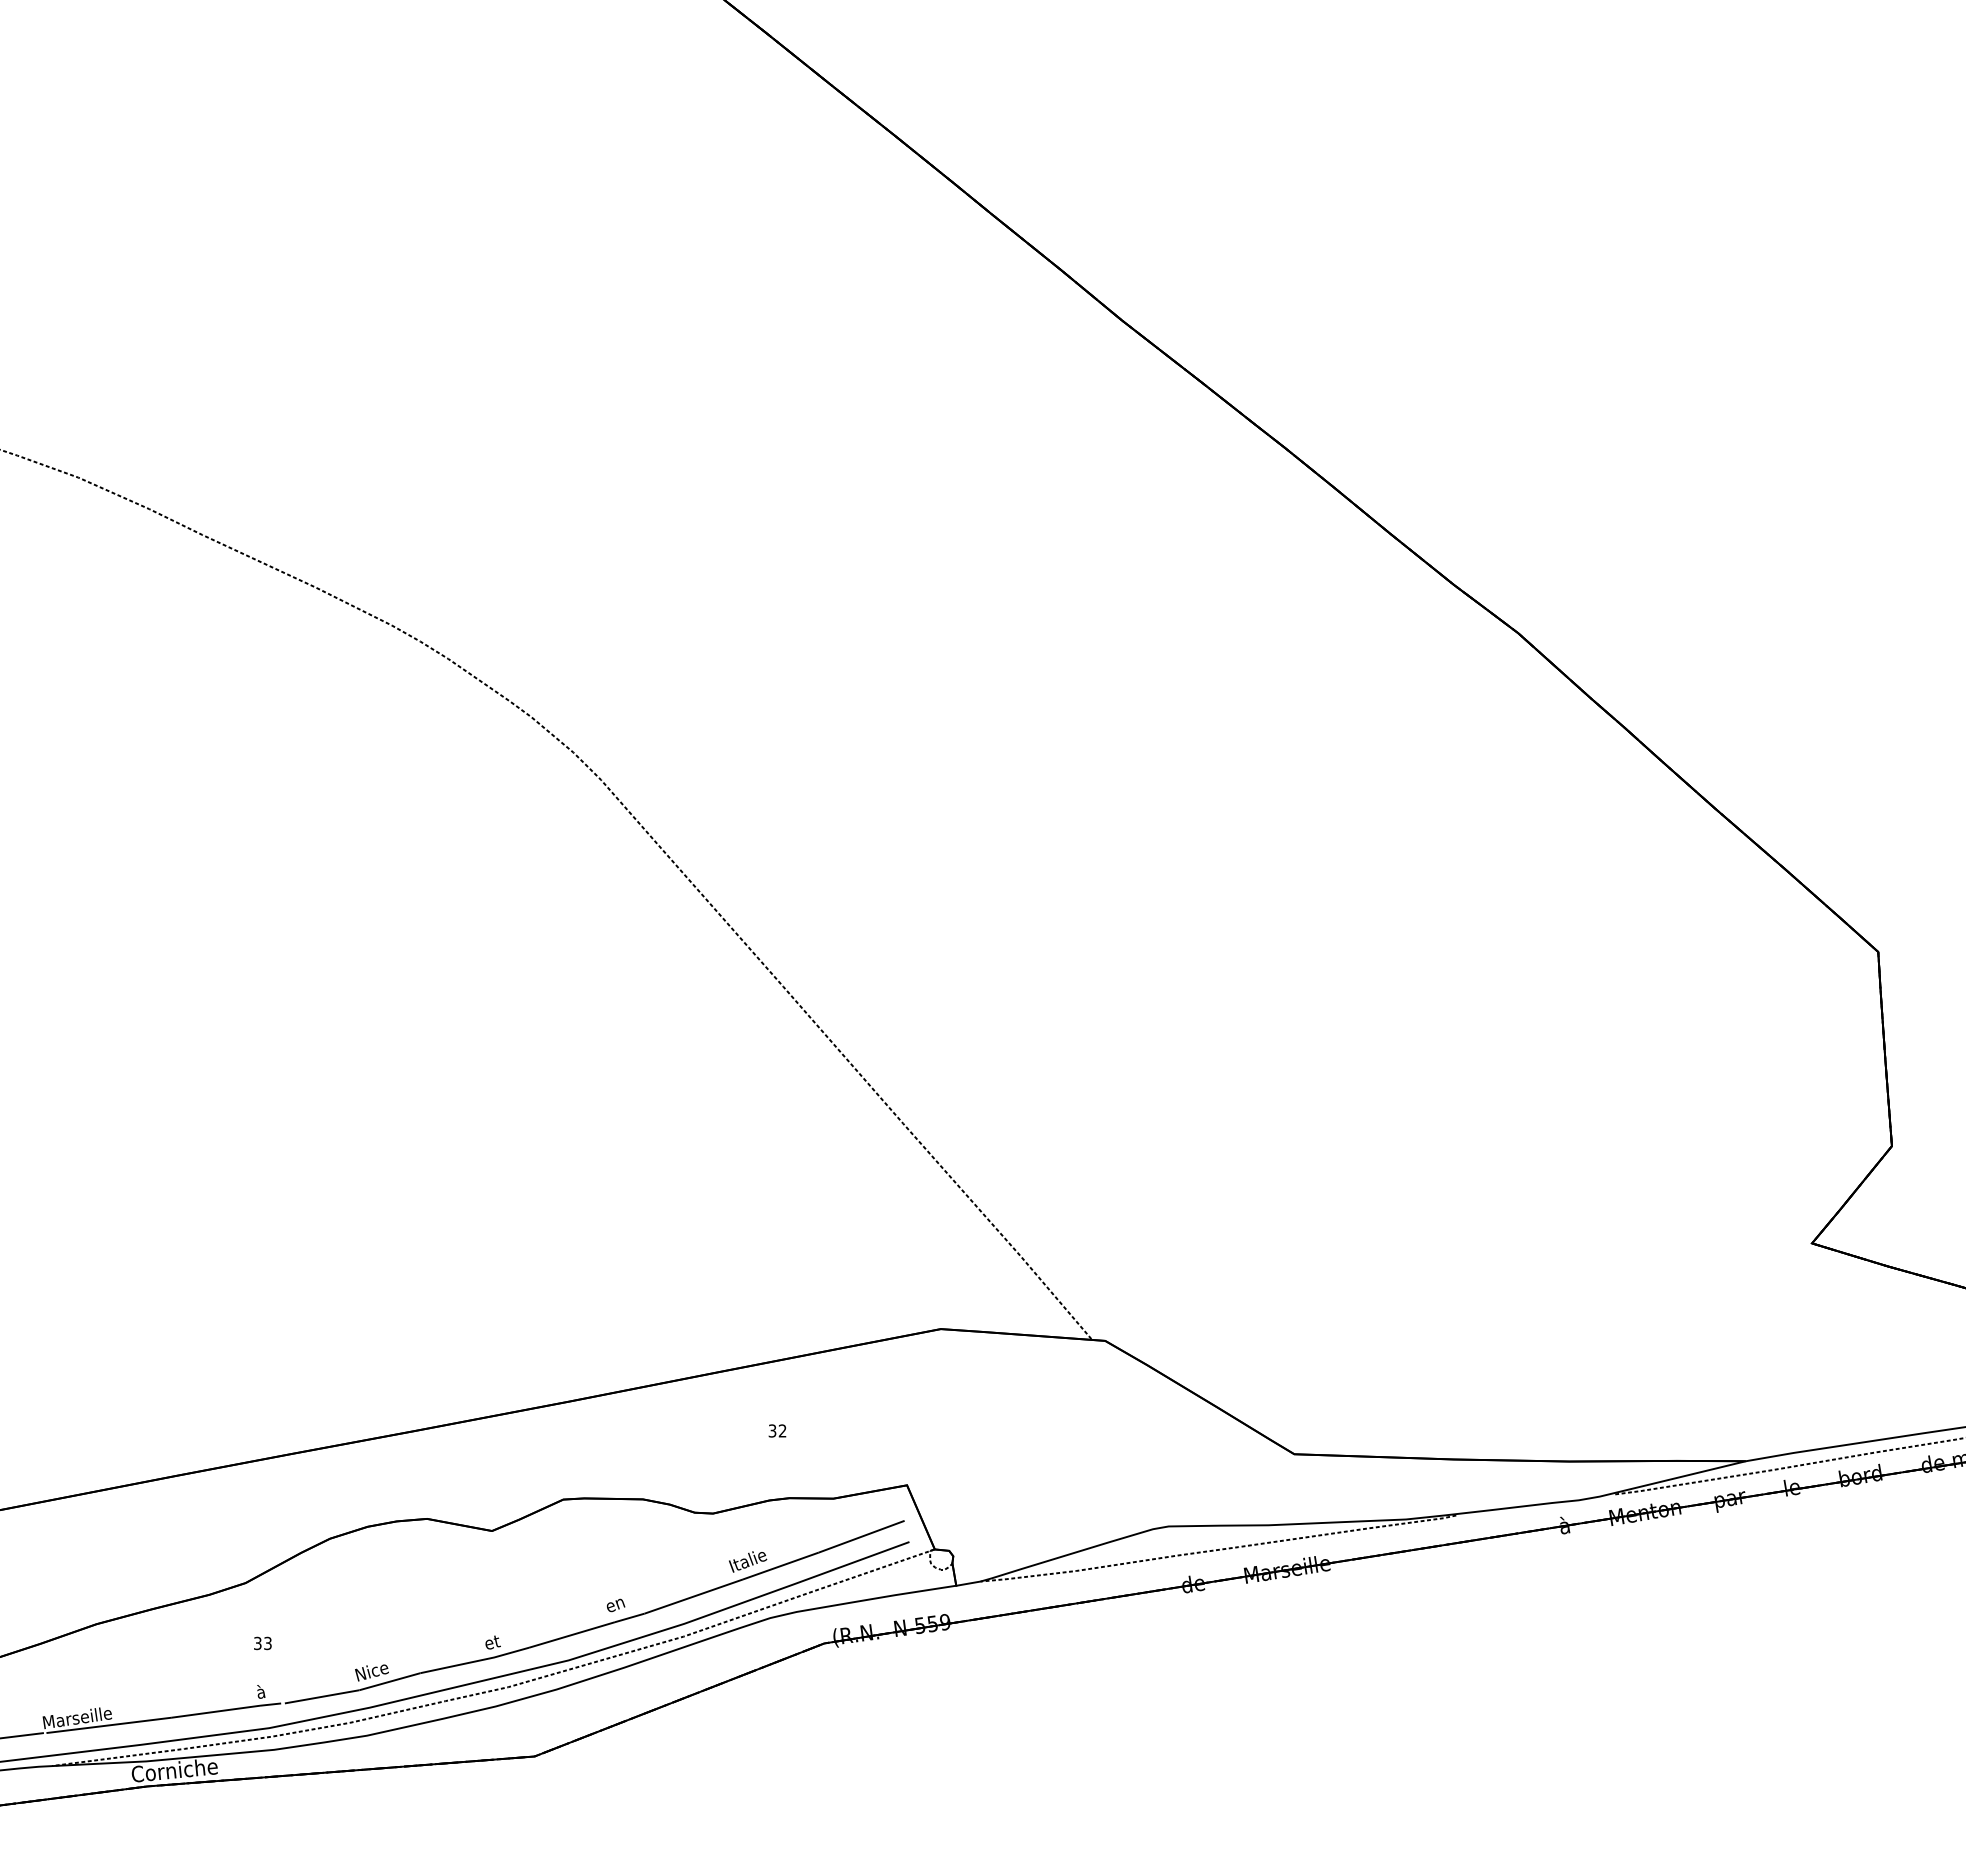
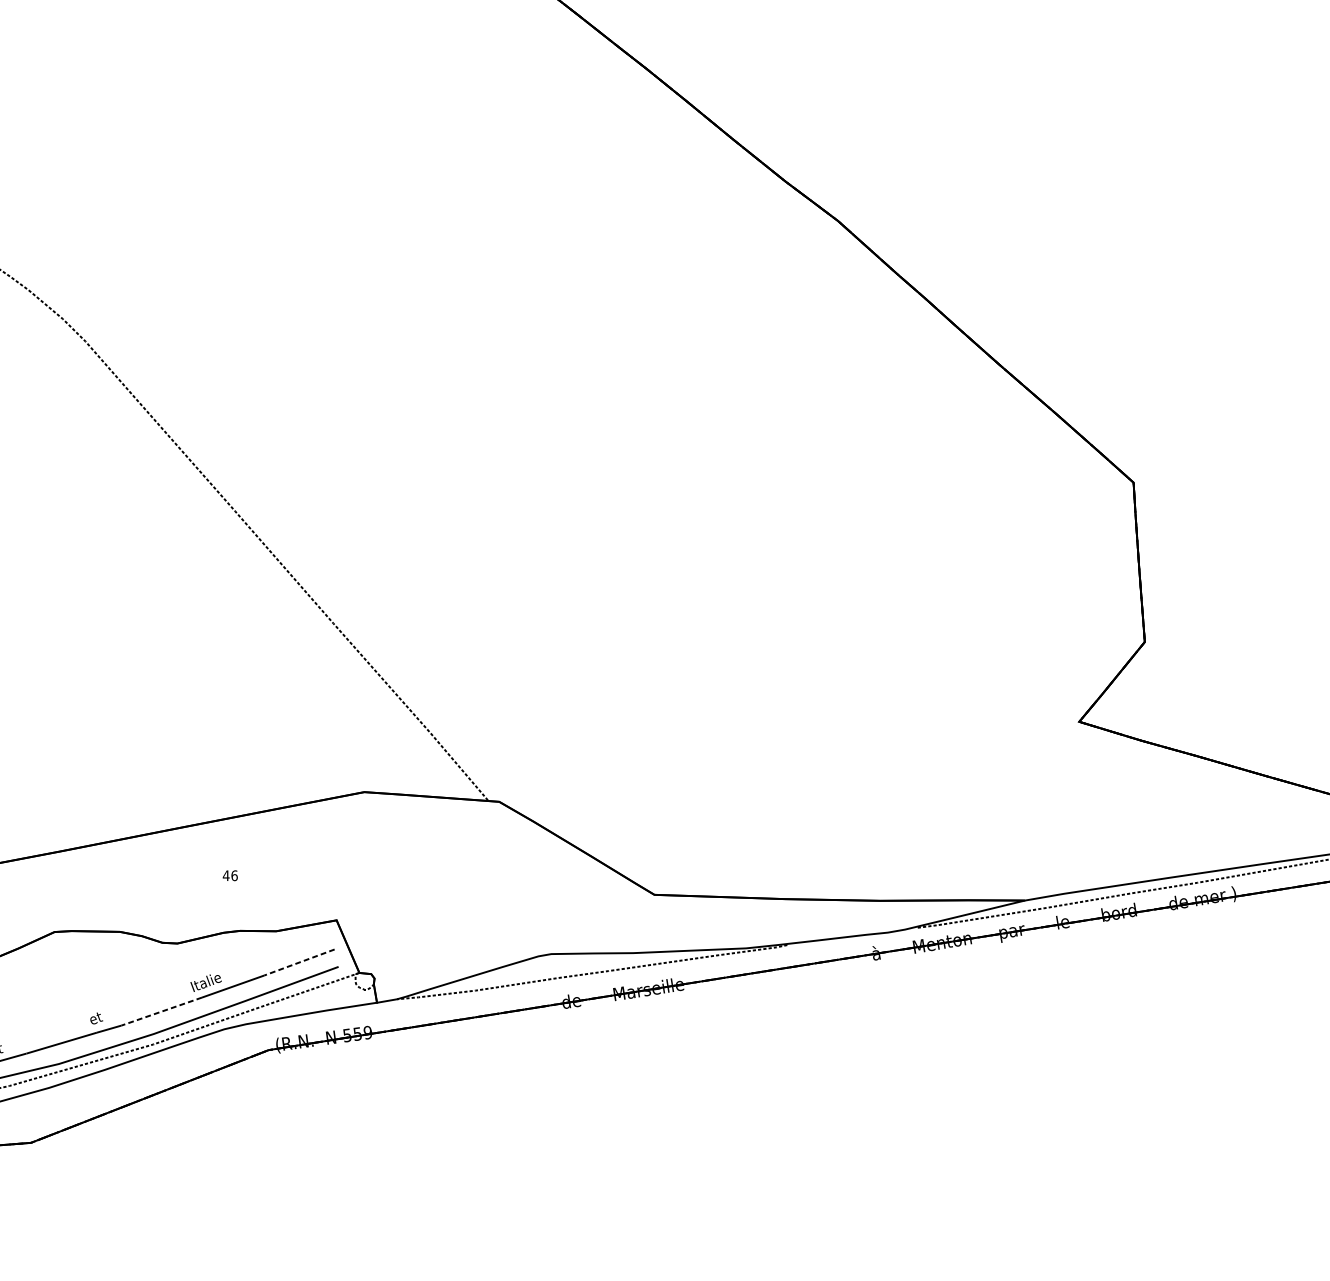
text: (777, 1430) -> (230, 875), 32 -> 46
line: (861, 1536) -> (299, 962), solid -> dashed
line: (693, 1596) -> (161, 1011), solid -> dashed
text: (619, 1603) -> (100, 1017), en -> et

